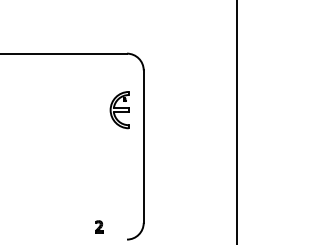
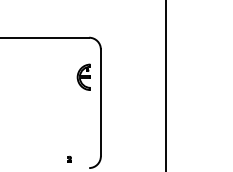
part: (99, 226) -> (69, 158), size x0.6

